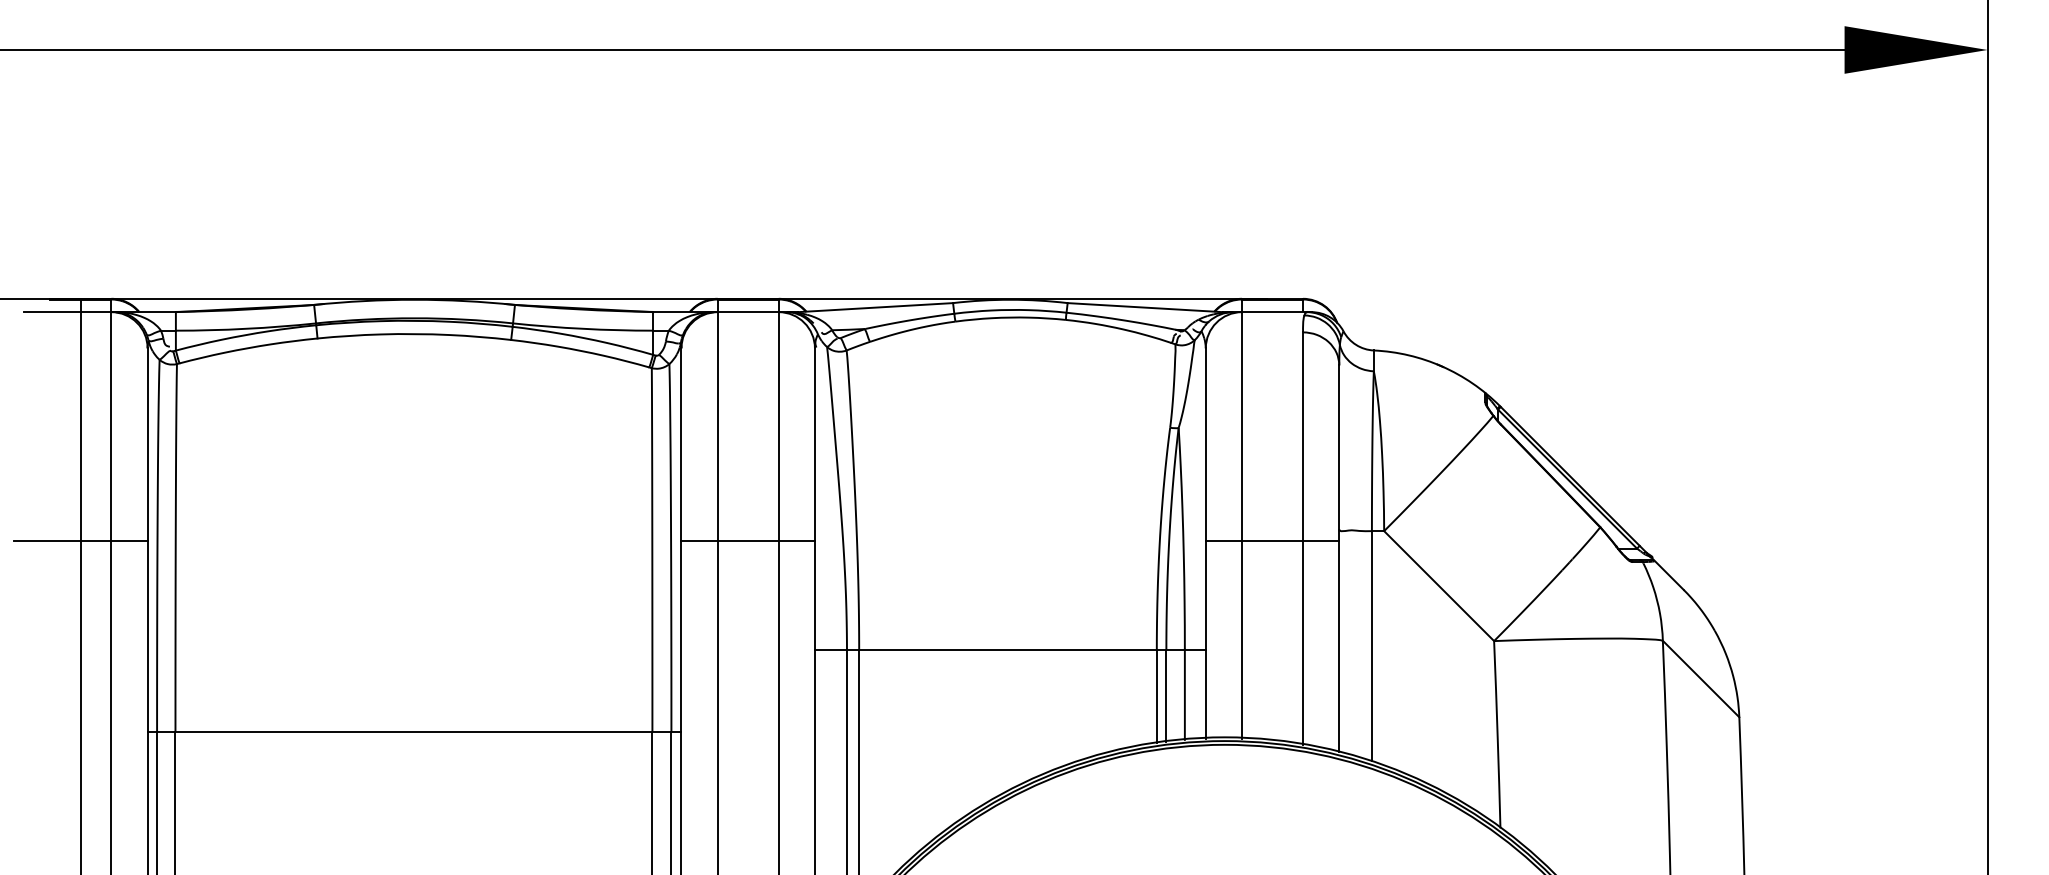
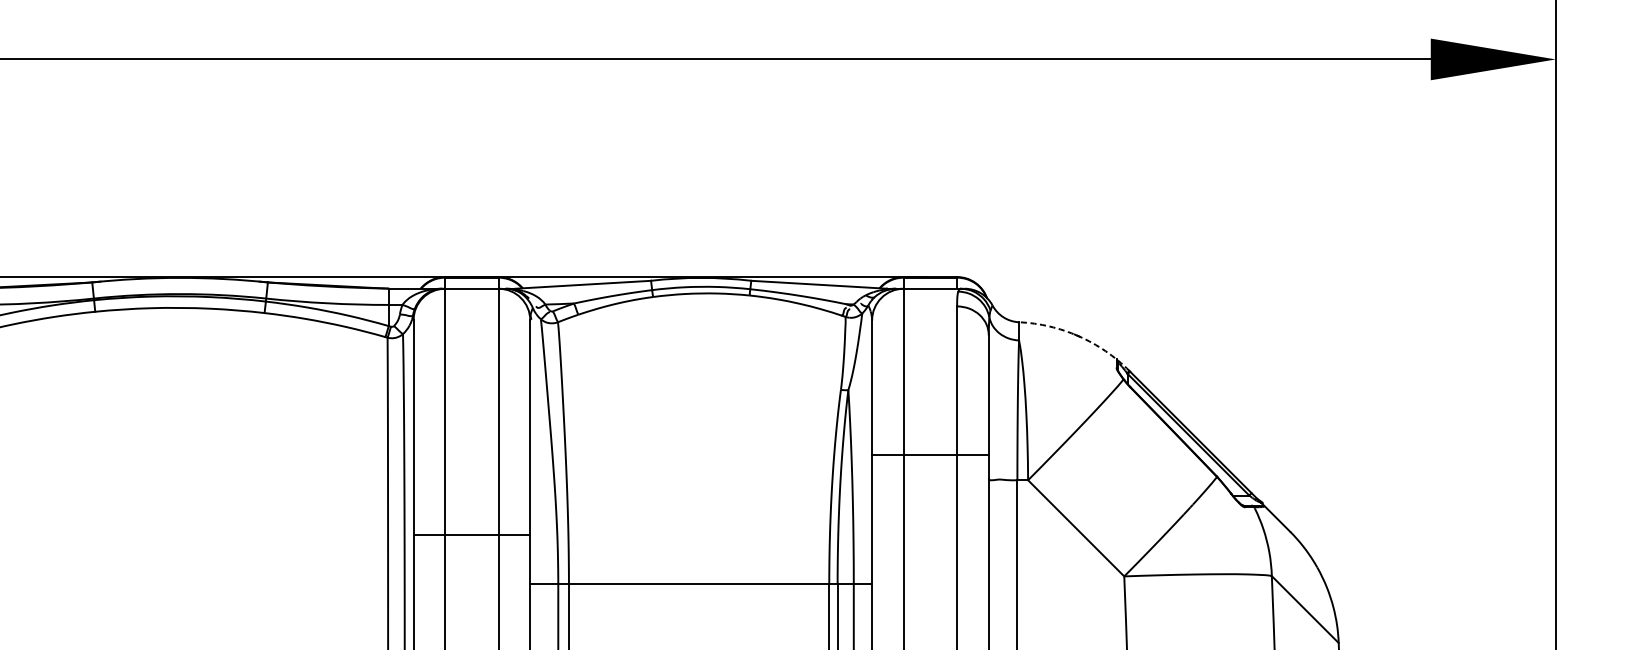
arc: (1442, 366) -> (1079, 336), solid -> dashed
line: (747, 540) -> (471, 534), moved
line: (1272, 540) -> (930, 454), moved

